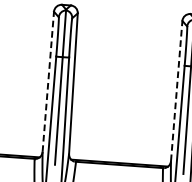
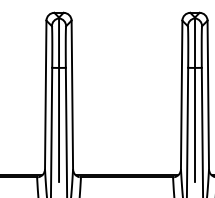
line: (48, 81) -> (45, 94), dashed -> solid
line: (176, 90) -> (181, 94), dashed -> solid

